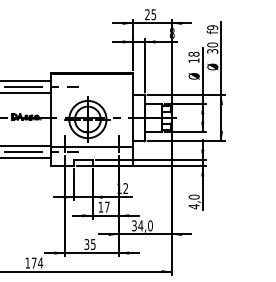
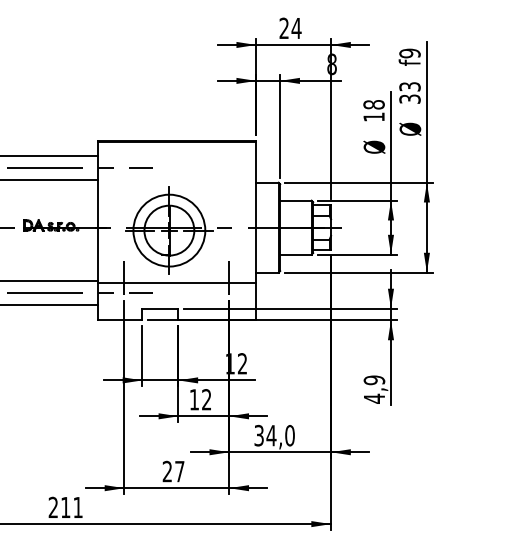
text: (153, 14) -> (295, 27), 25 -> 24
text: (212, 44) -> (409, 85), 30 -> 33
text: (194, 196) -> (374, 379), 4,0 -> 4,9
text: (107, 206) -> (207, 398), 17 -> 12
text: (89, 244) -> (172, 471), 35 -> 27
text: (34, 262) -> (66, 506), 174 -> 211

